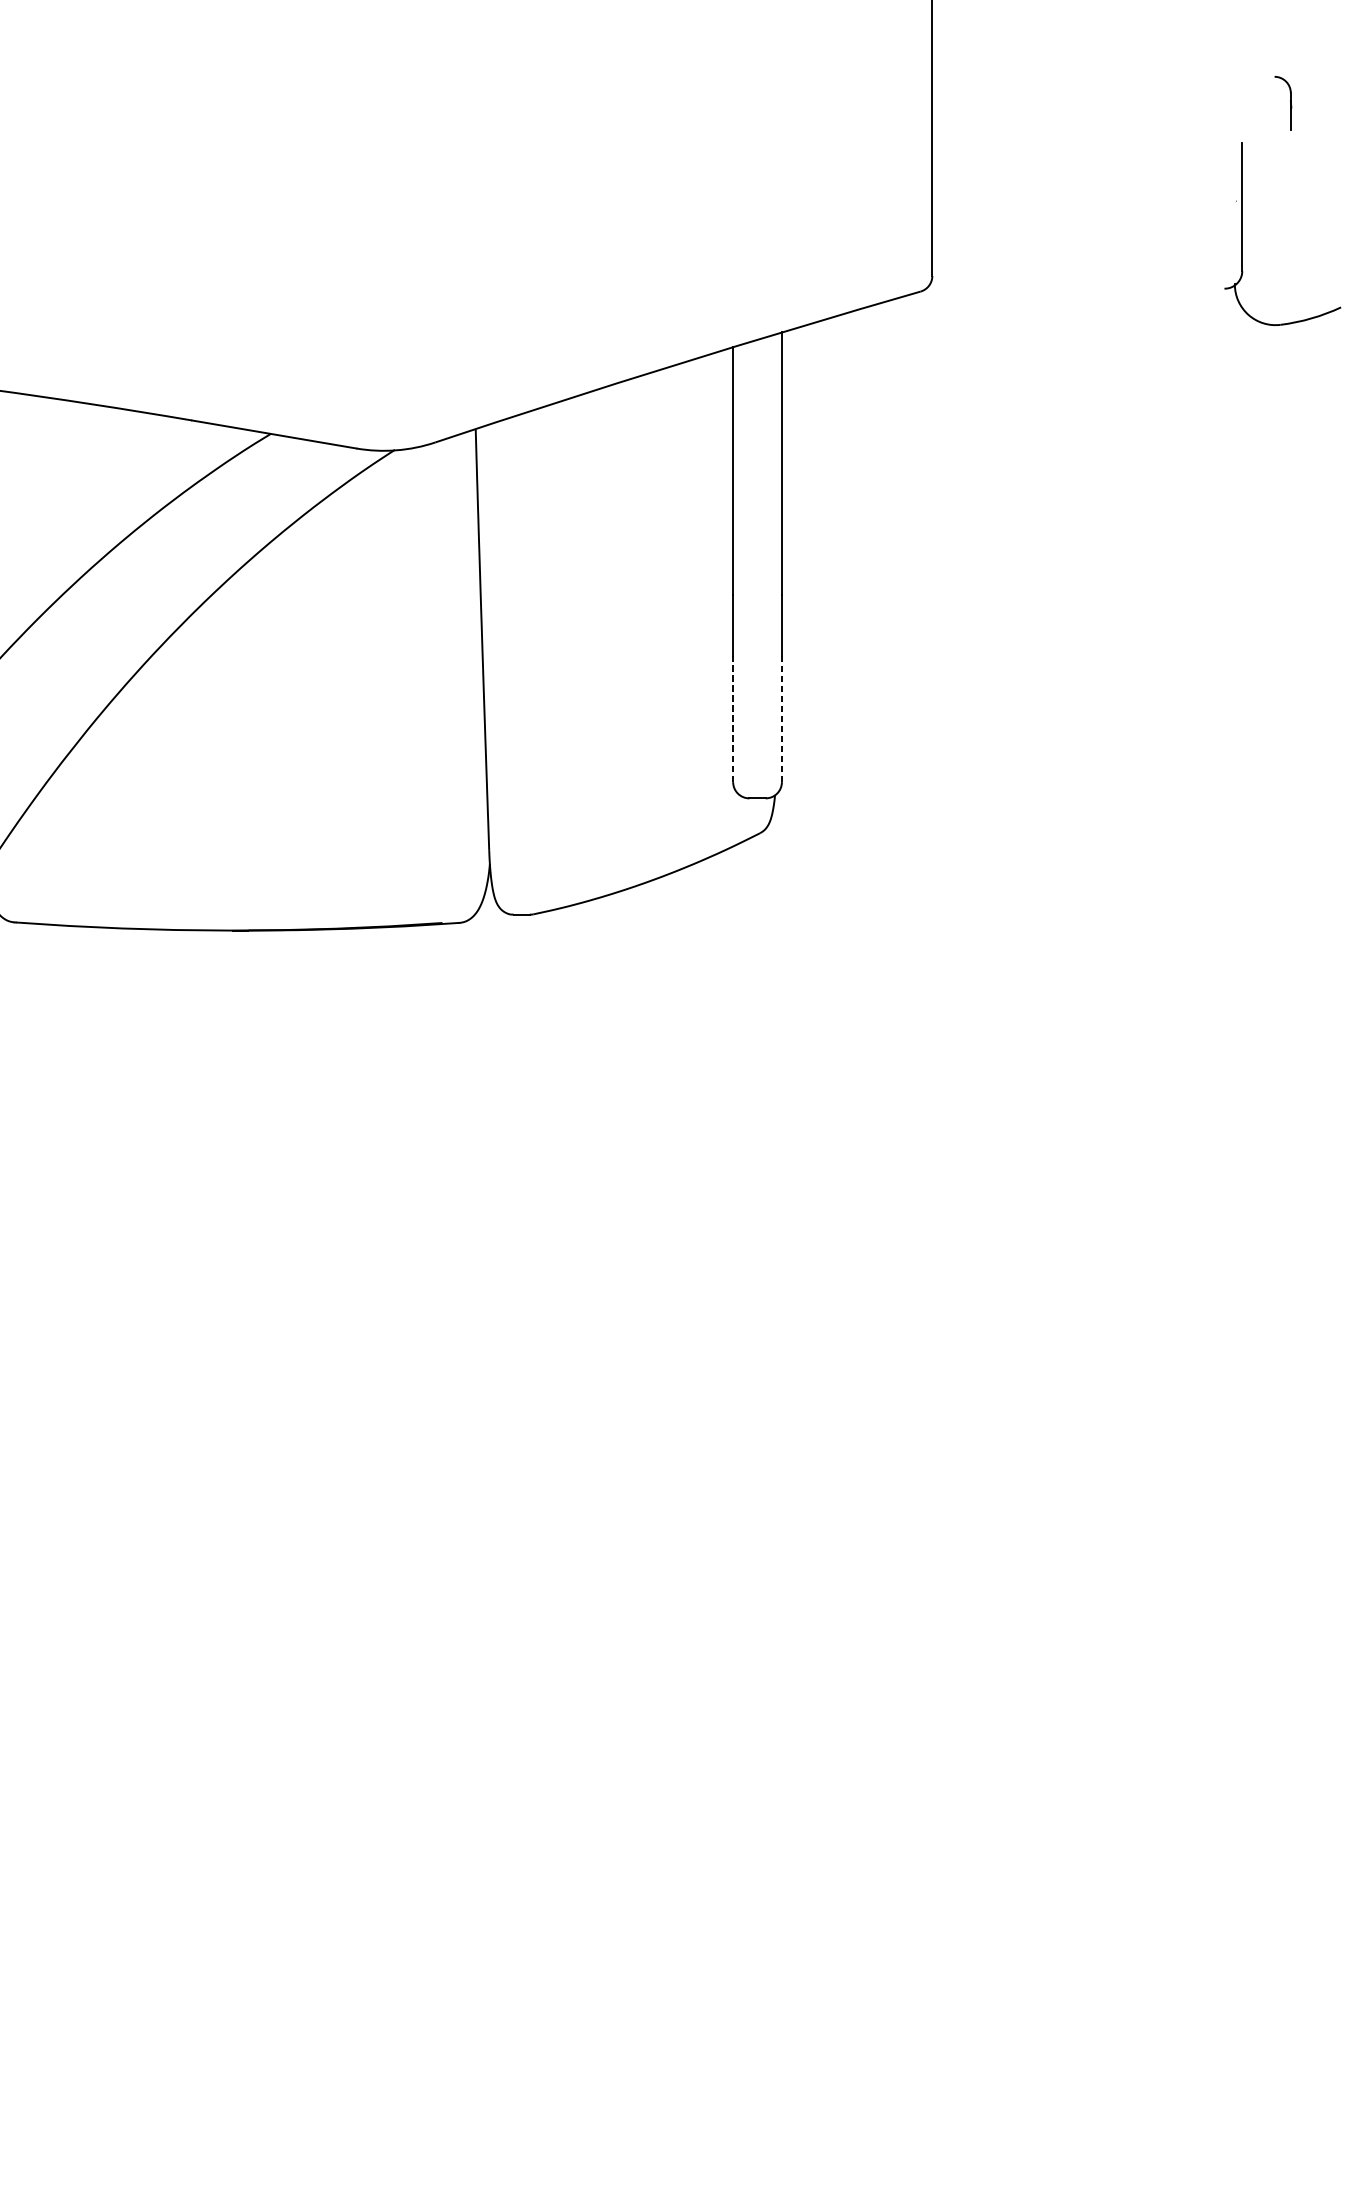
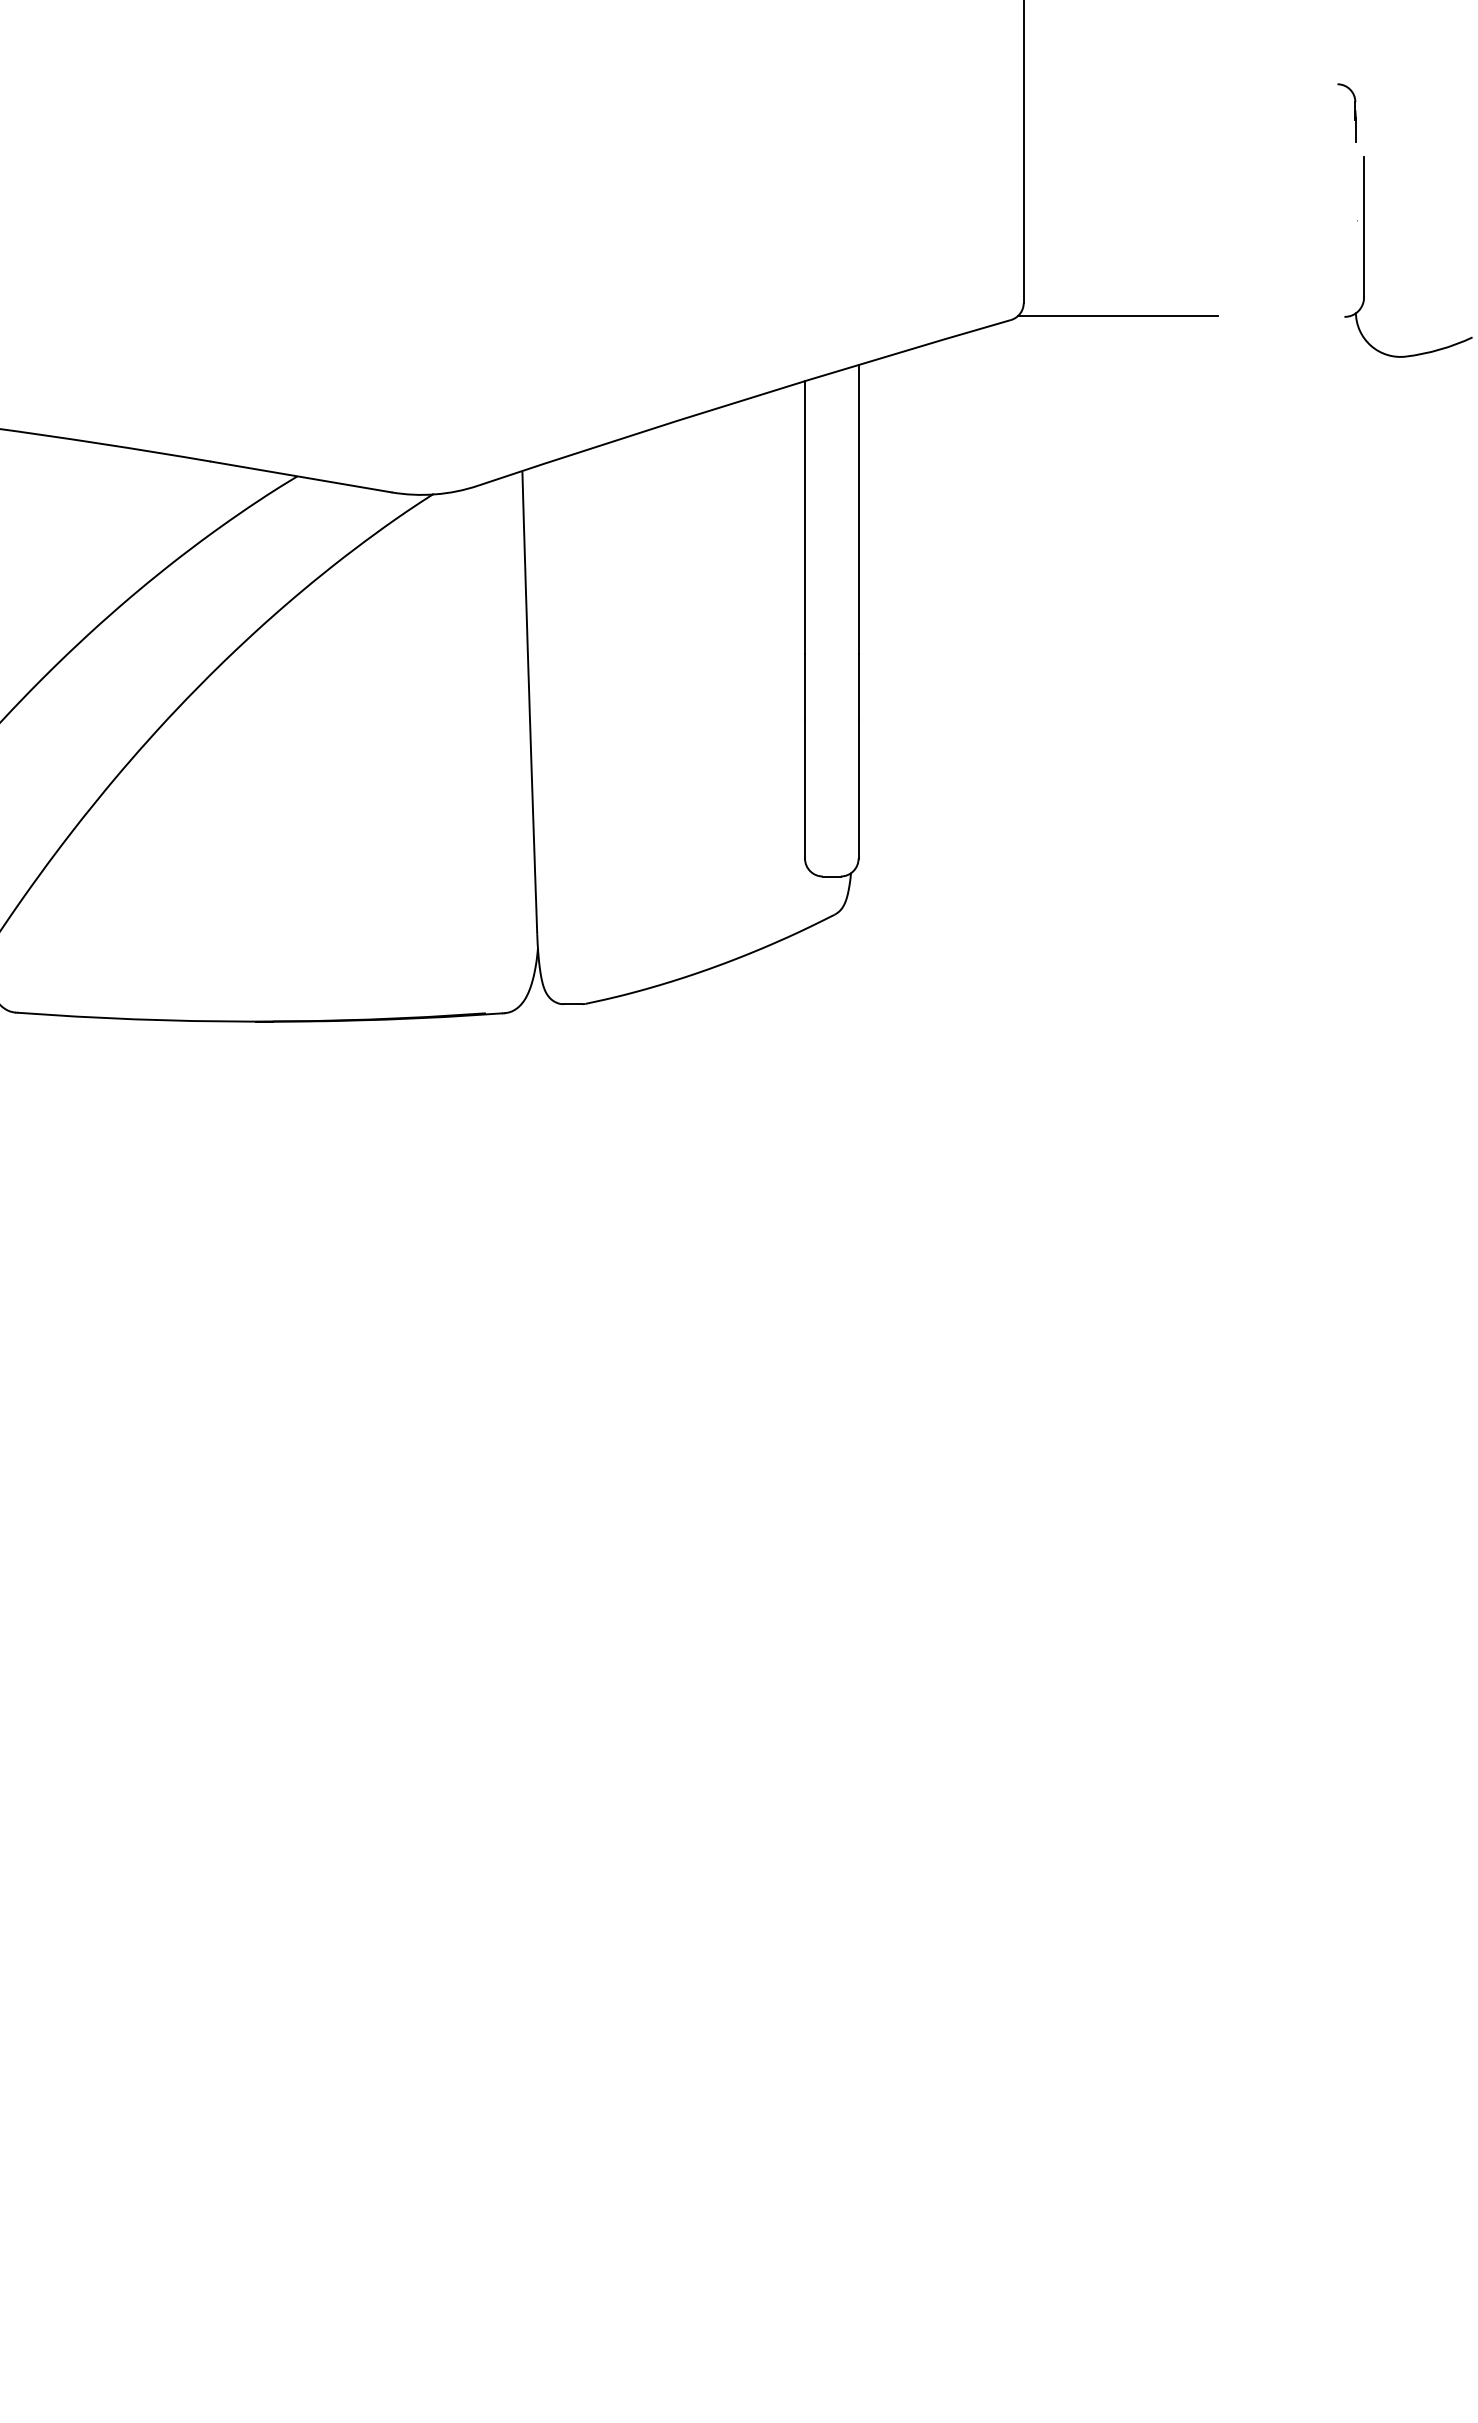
part: (1290, 102) -> (1354, 112), moved
line: (1017, 288) -> (1117, 316), added
line: (733, 718) -> (805, 788), dashed -> solid
line: (781, 719) -> (858, 789), dashed -> solid

